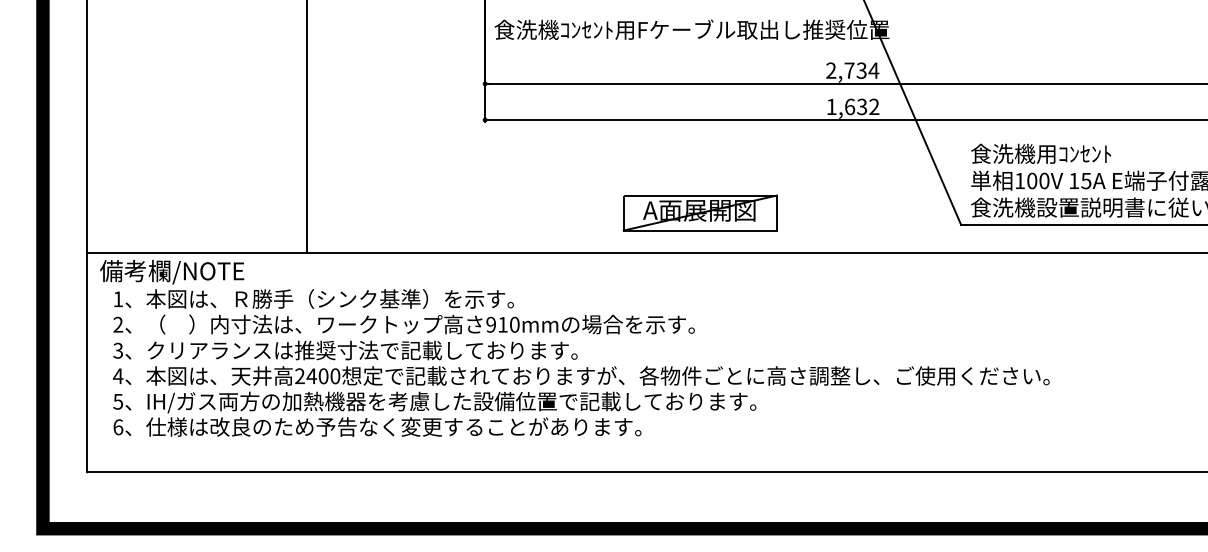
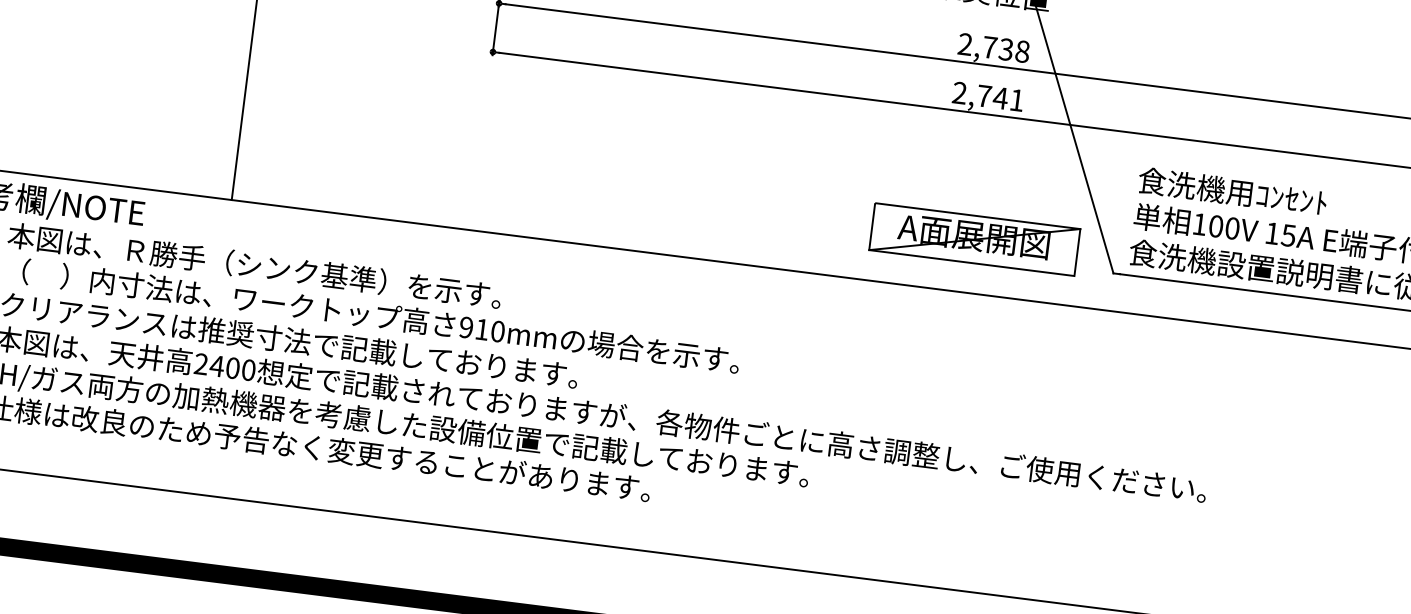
text: (873, 70) -> (1022, 51), 2,734 -> 2,738
text: (852, 106) -> (987, 96), 1,632 -> 2,741
part: (699, 212) -> (973, 238), moved

